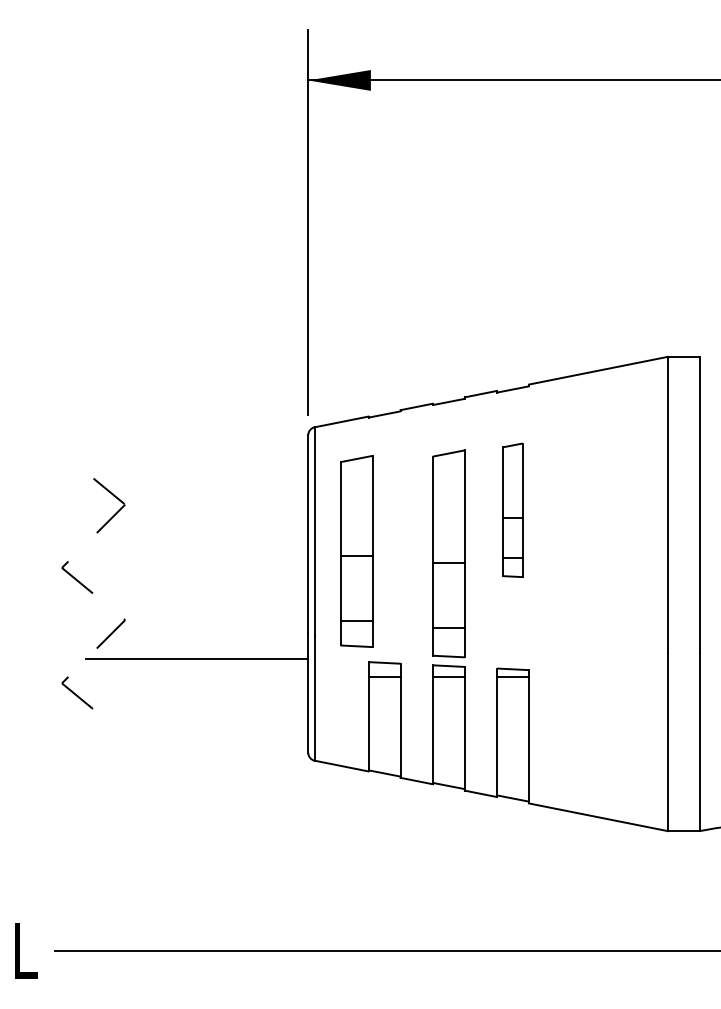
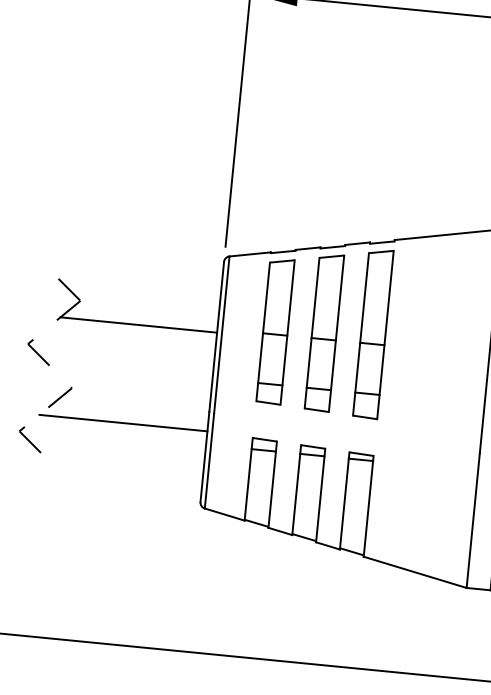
part: (512, 510) -> (372, 334), size x1.67
line: (204, 528) -> (138, 324), added
part: (356, 551) -> (275, 331), moved
part: (448, 553) -> (324, 332), moved

